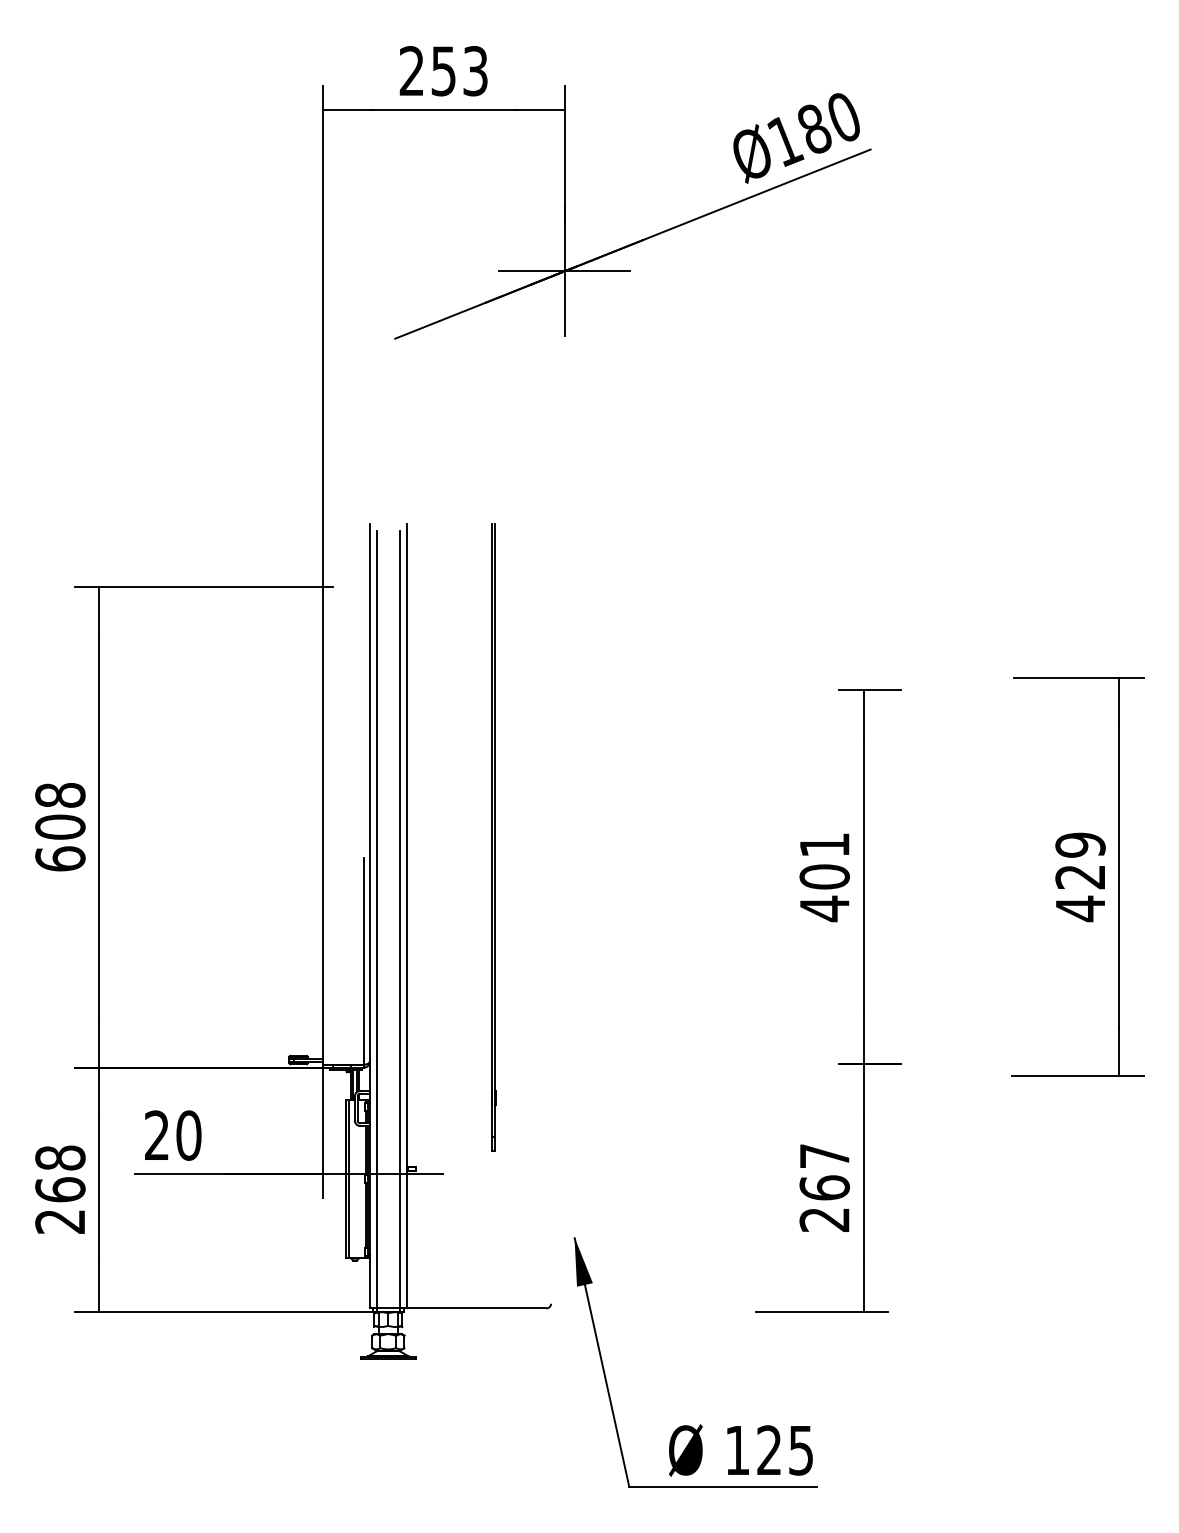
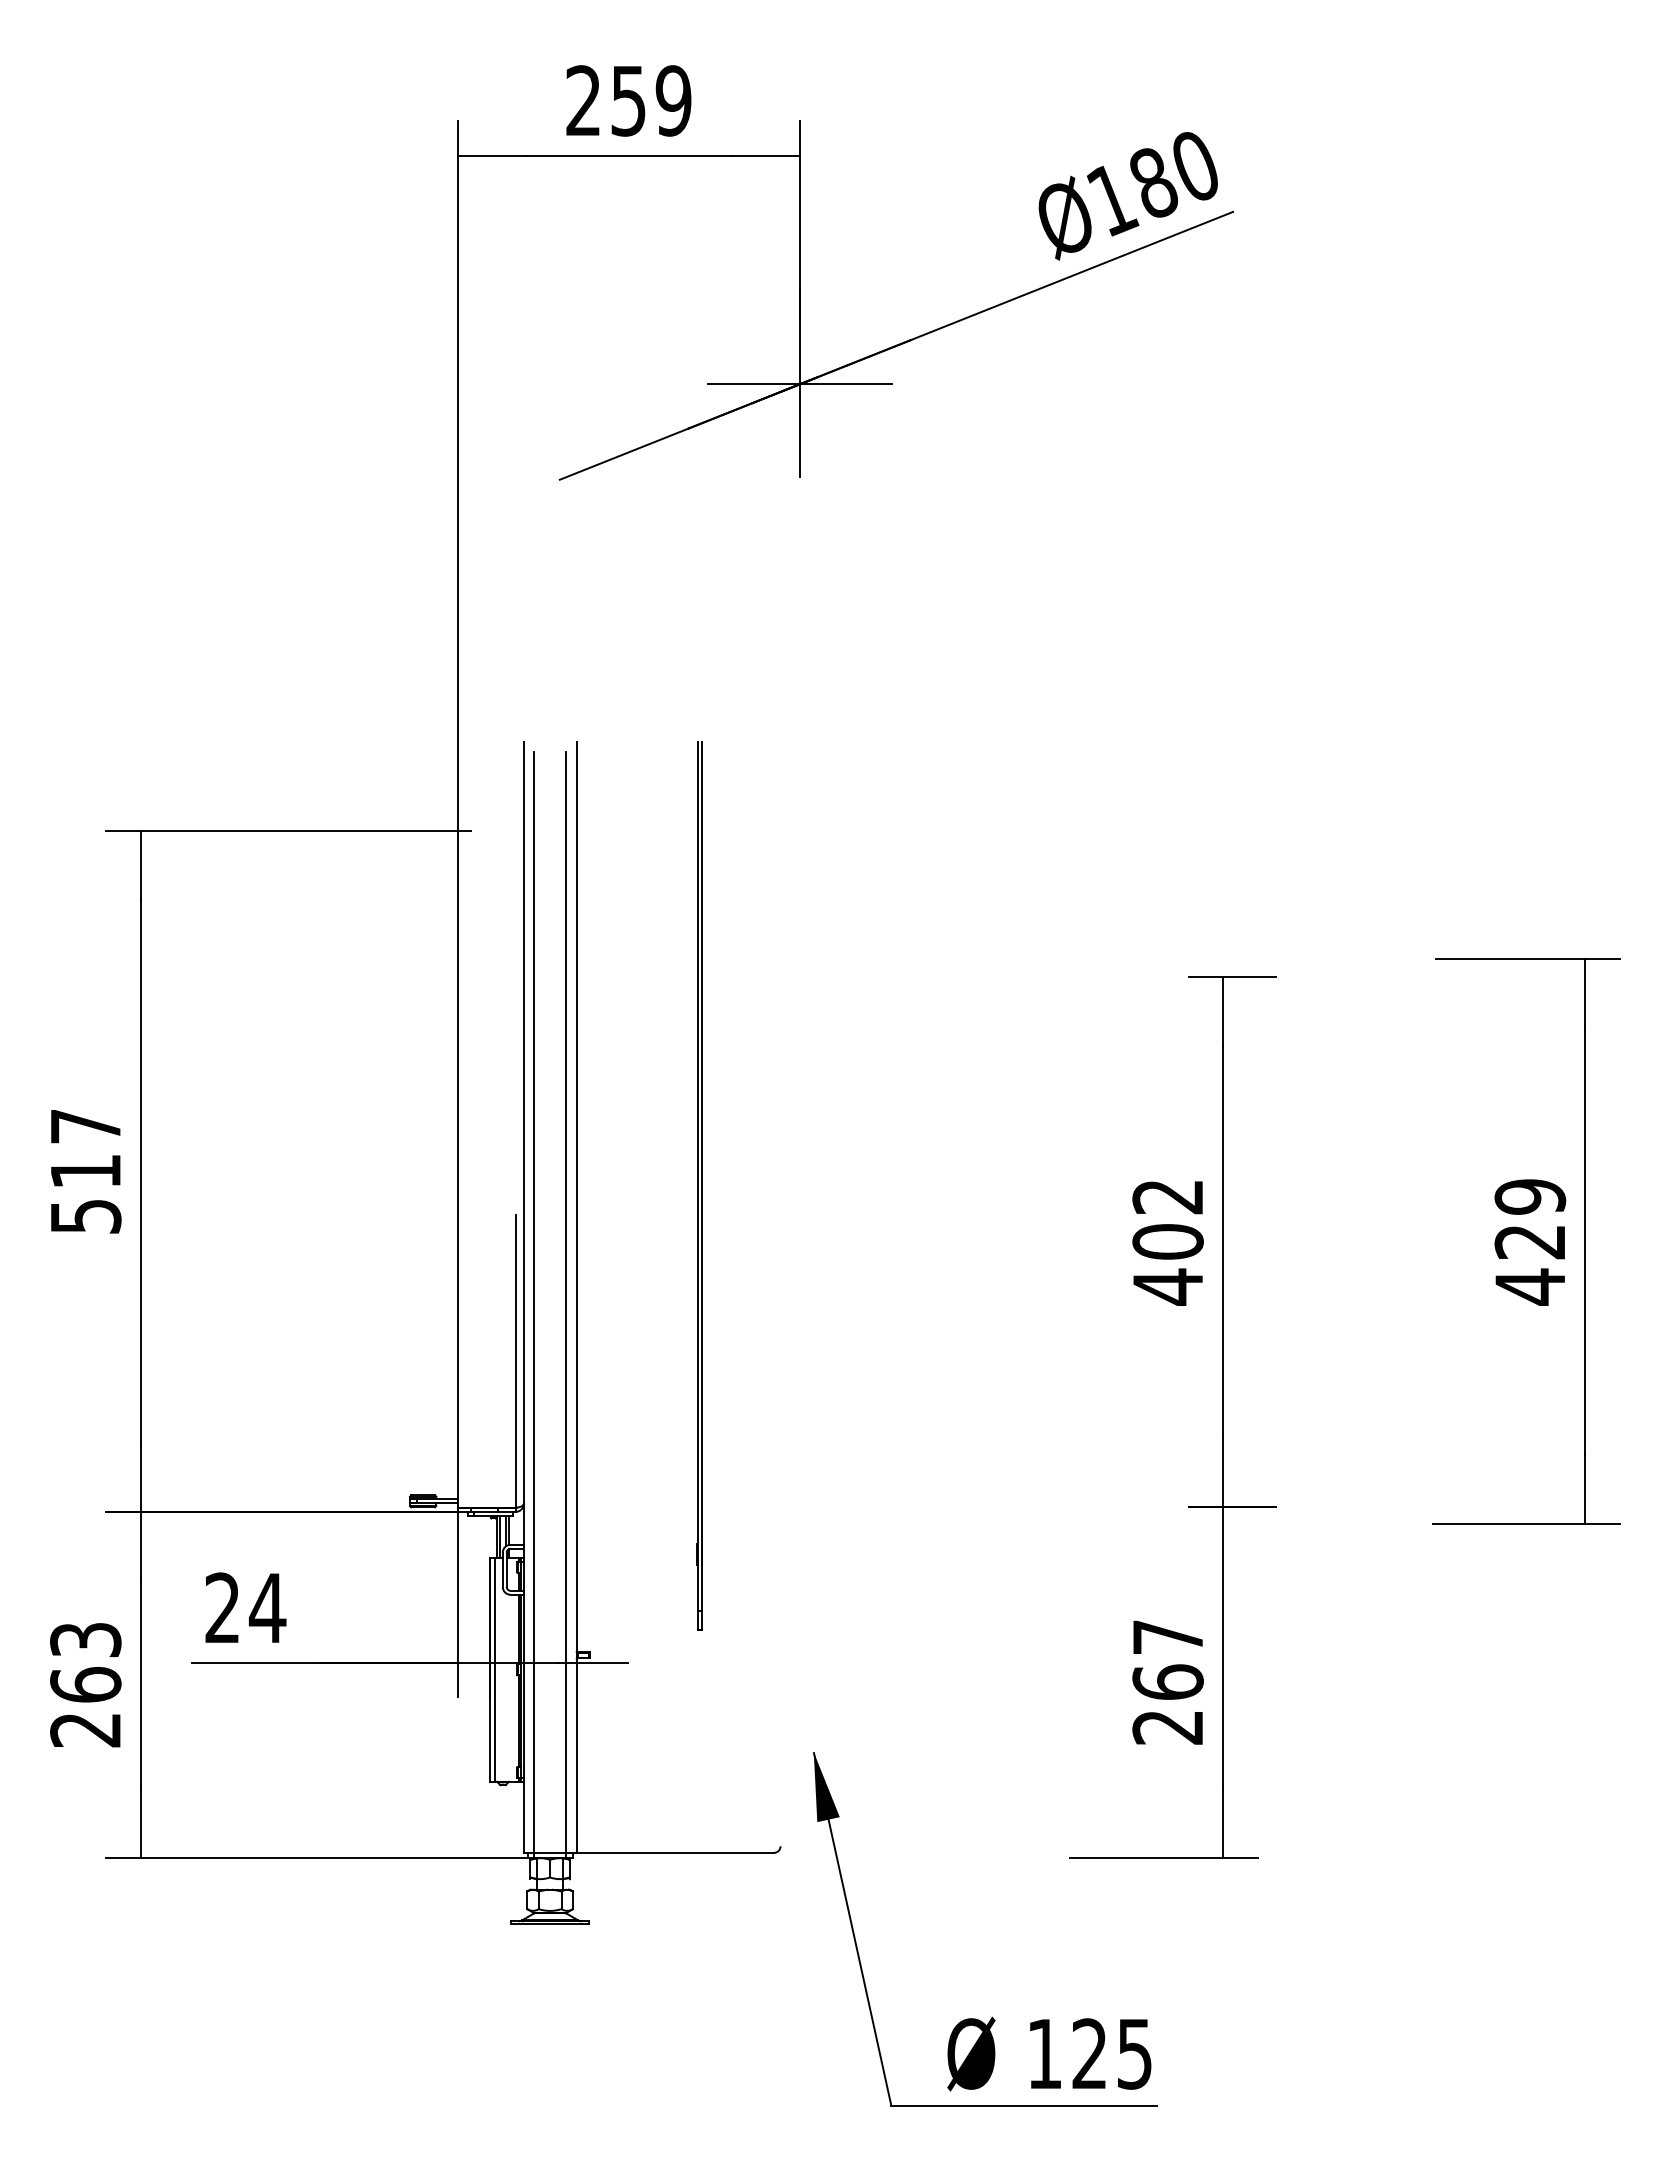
text: (475, 70) -> (673, 100), 253 -> 259
text: (60, 826) -> (85, 1170), 608 -> 517
text: (824, 845) -> (1167, 1197), 401 -> 402
text: (188, 1135) -> (267, 1607), 20 -> 24
text: (60, 1157) -> (85, 1639), 268 -> 263

